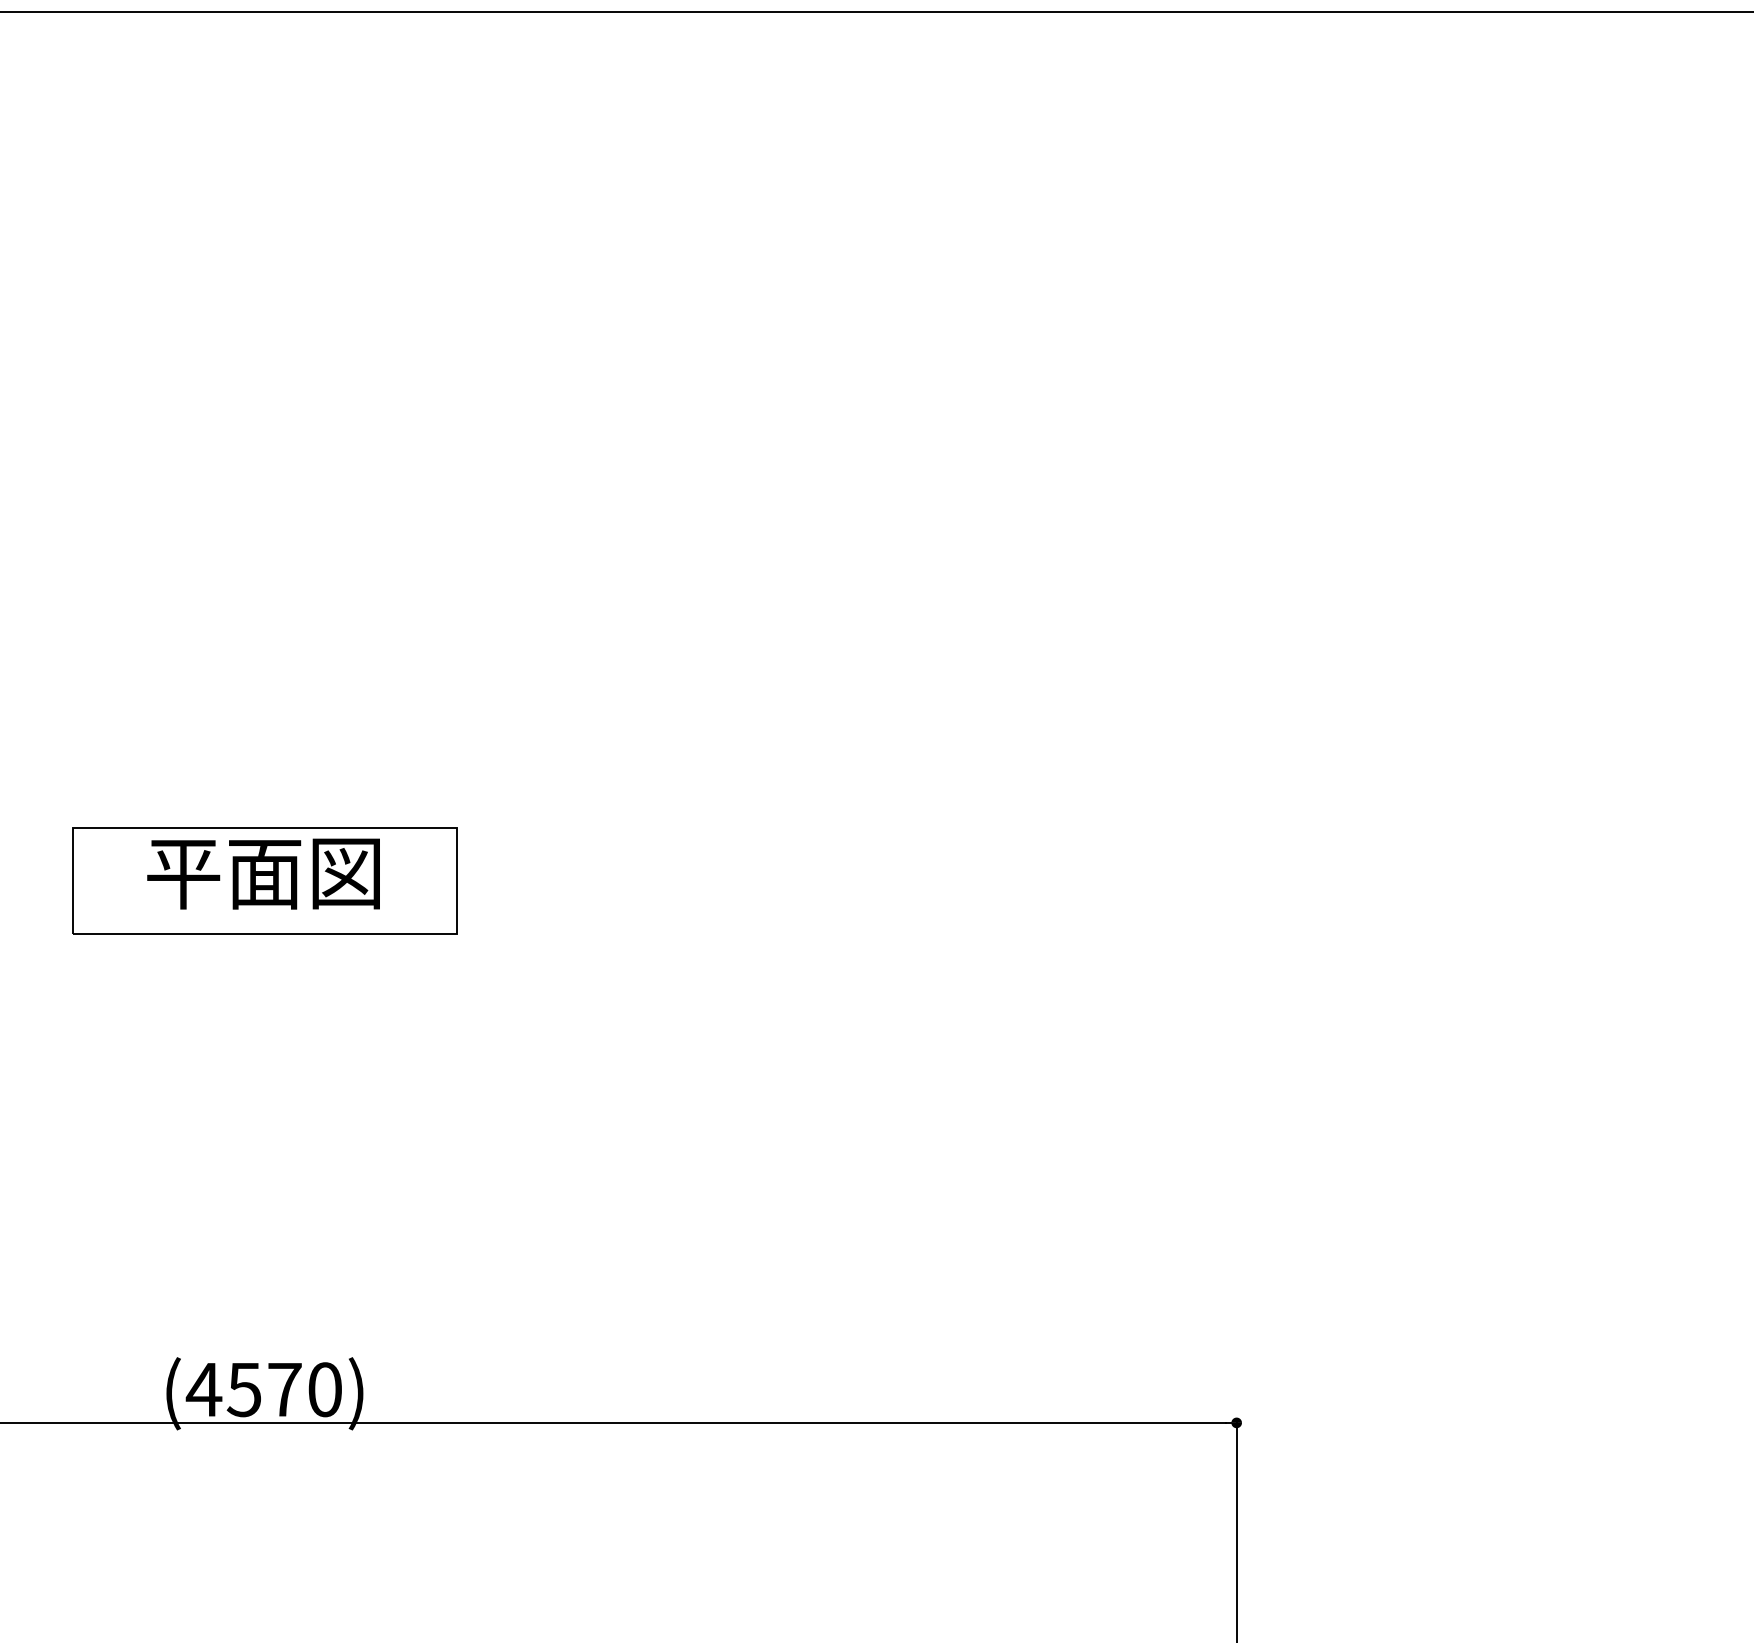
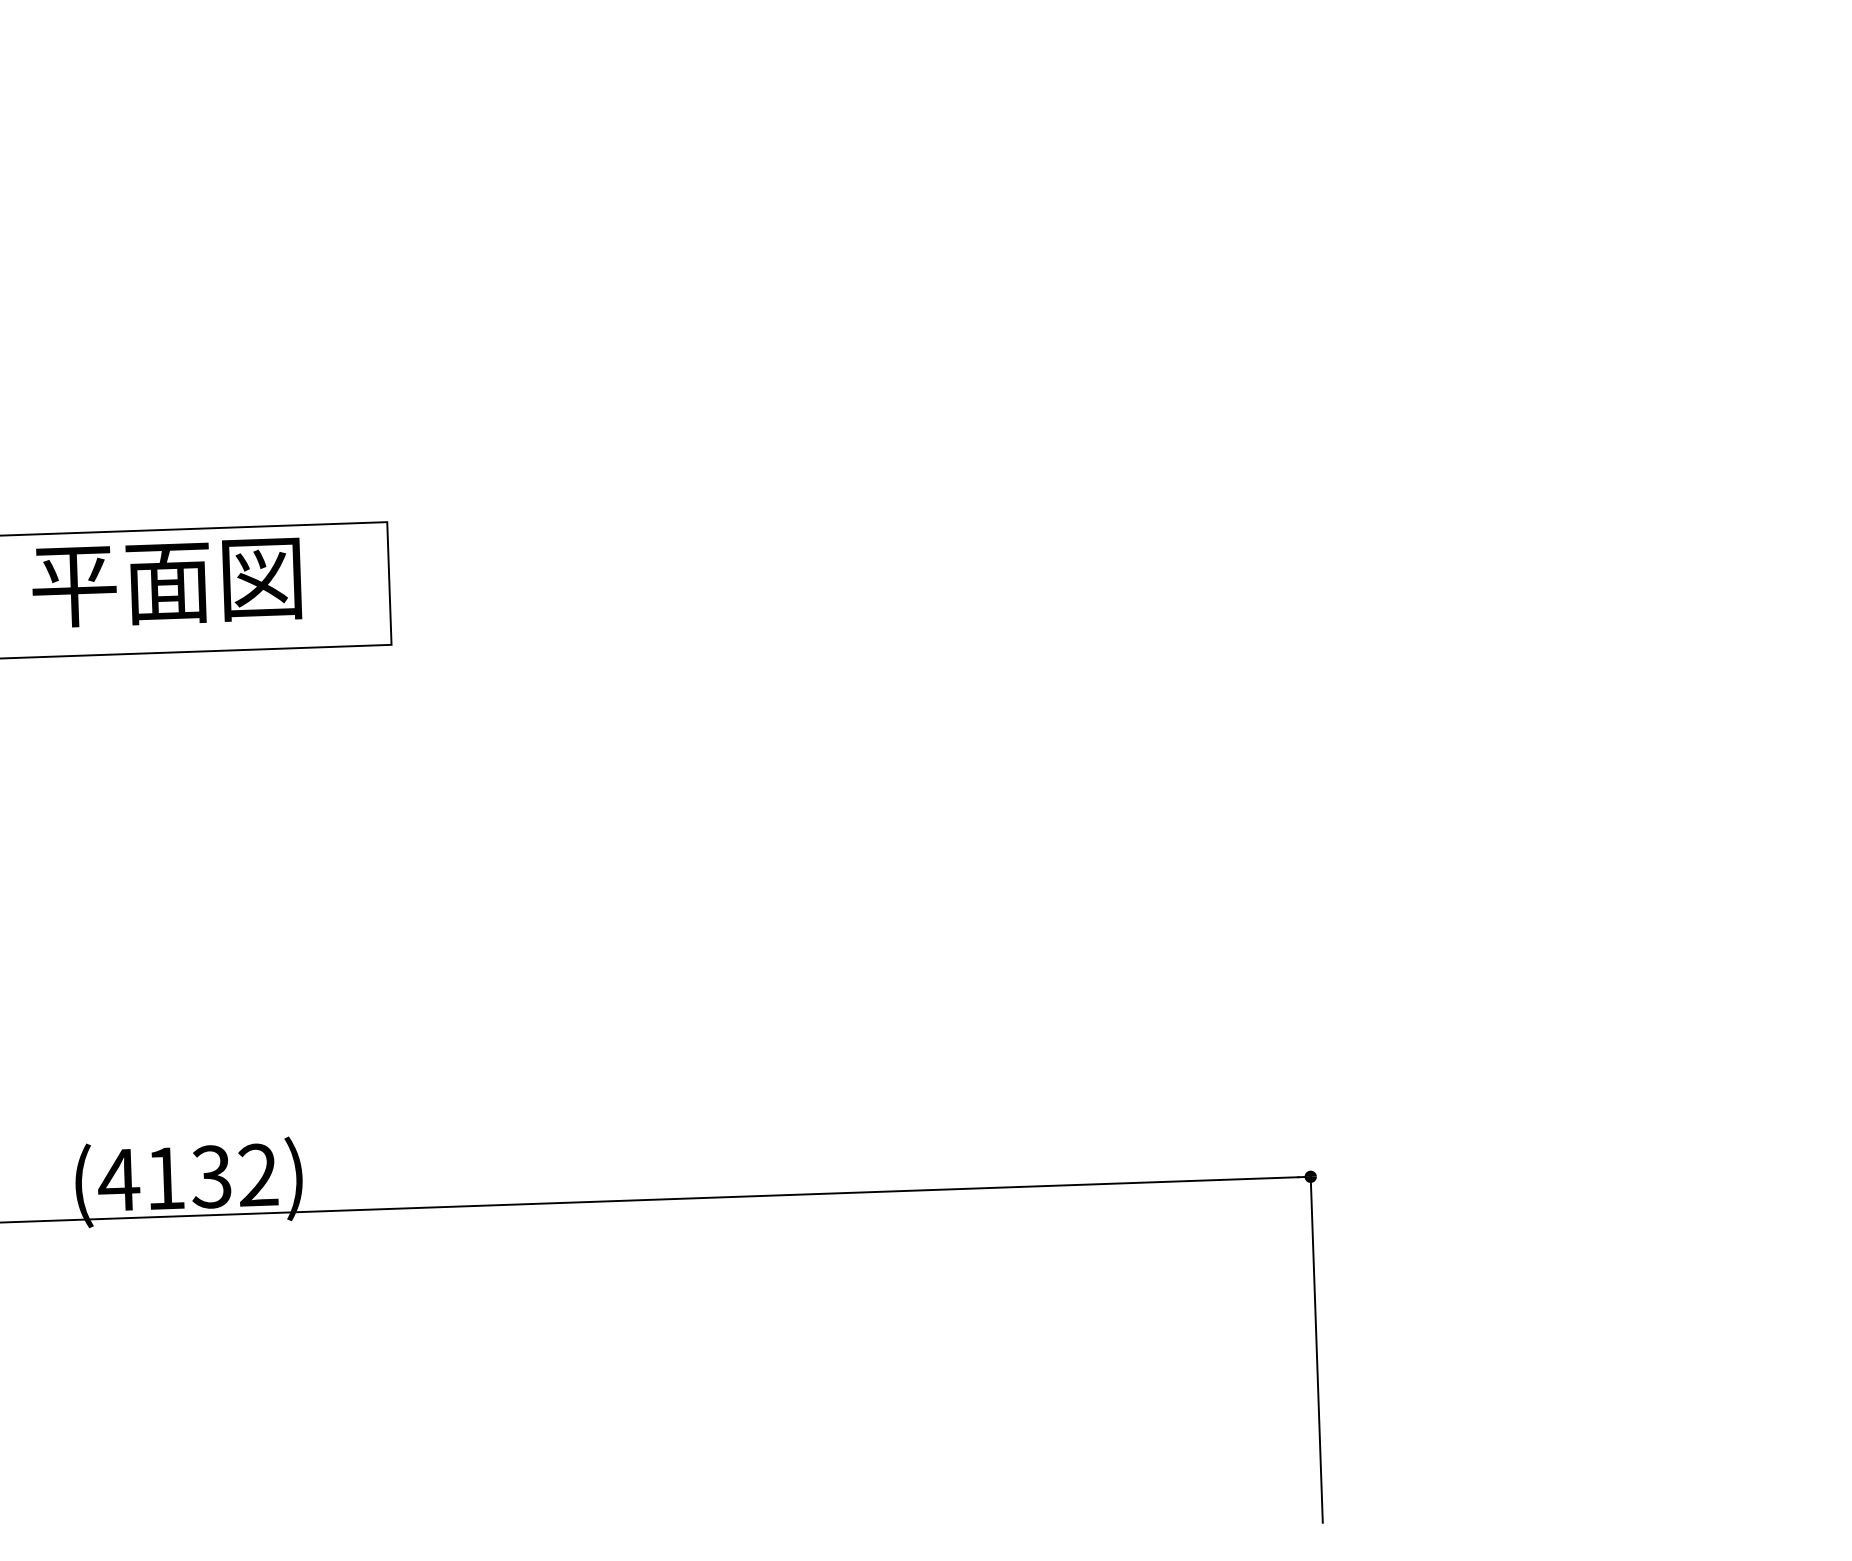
text: (283, 1389) -> (210, 1176), (4570) -> (4132)

